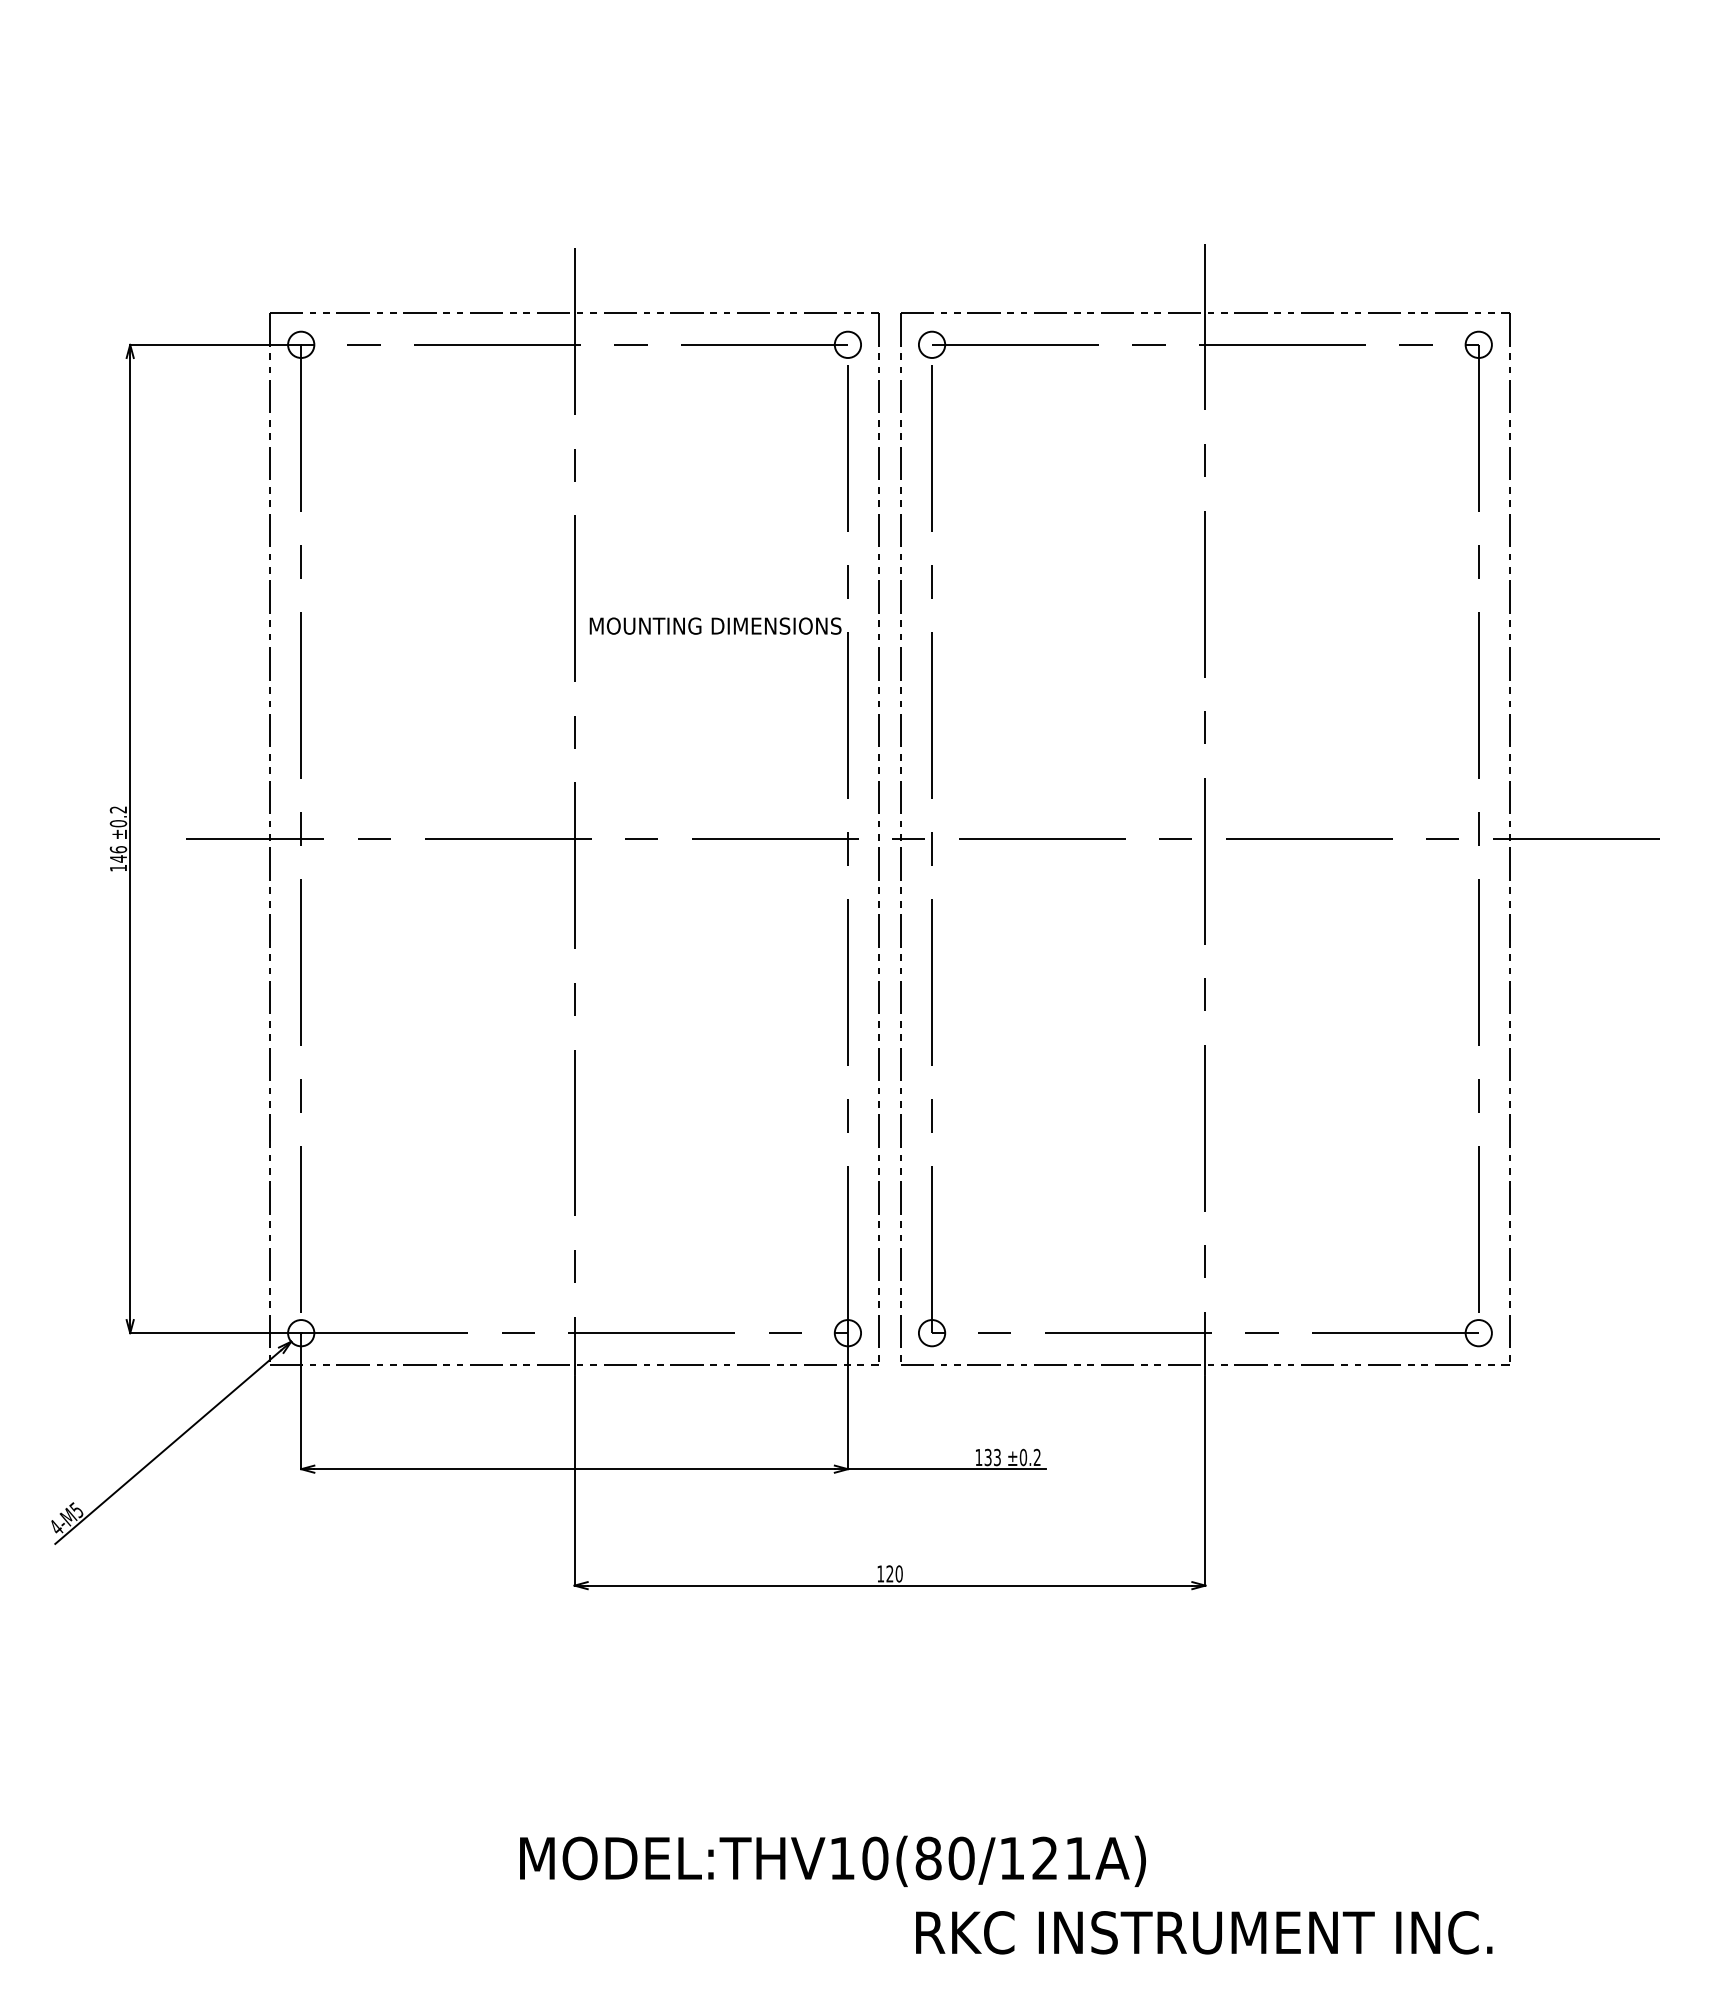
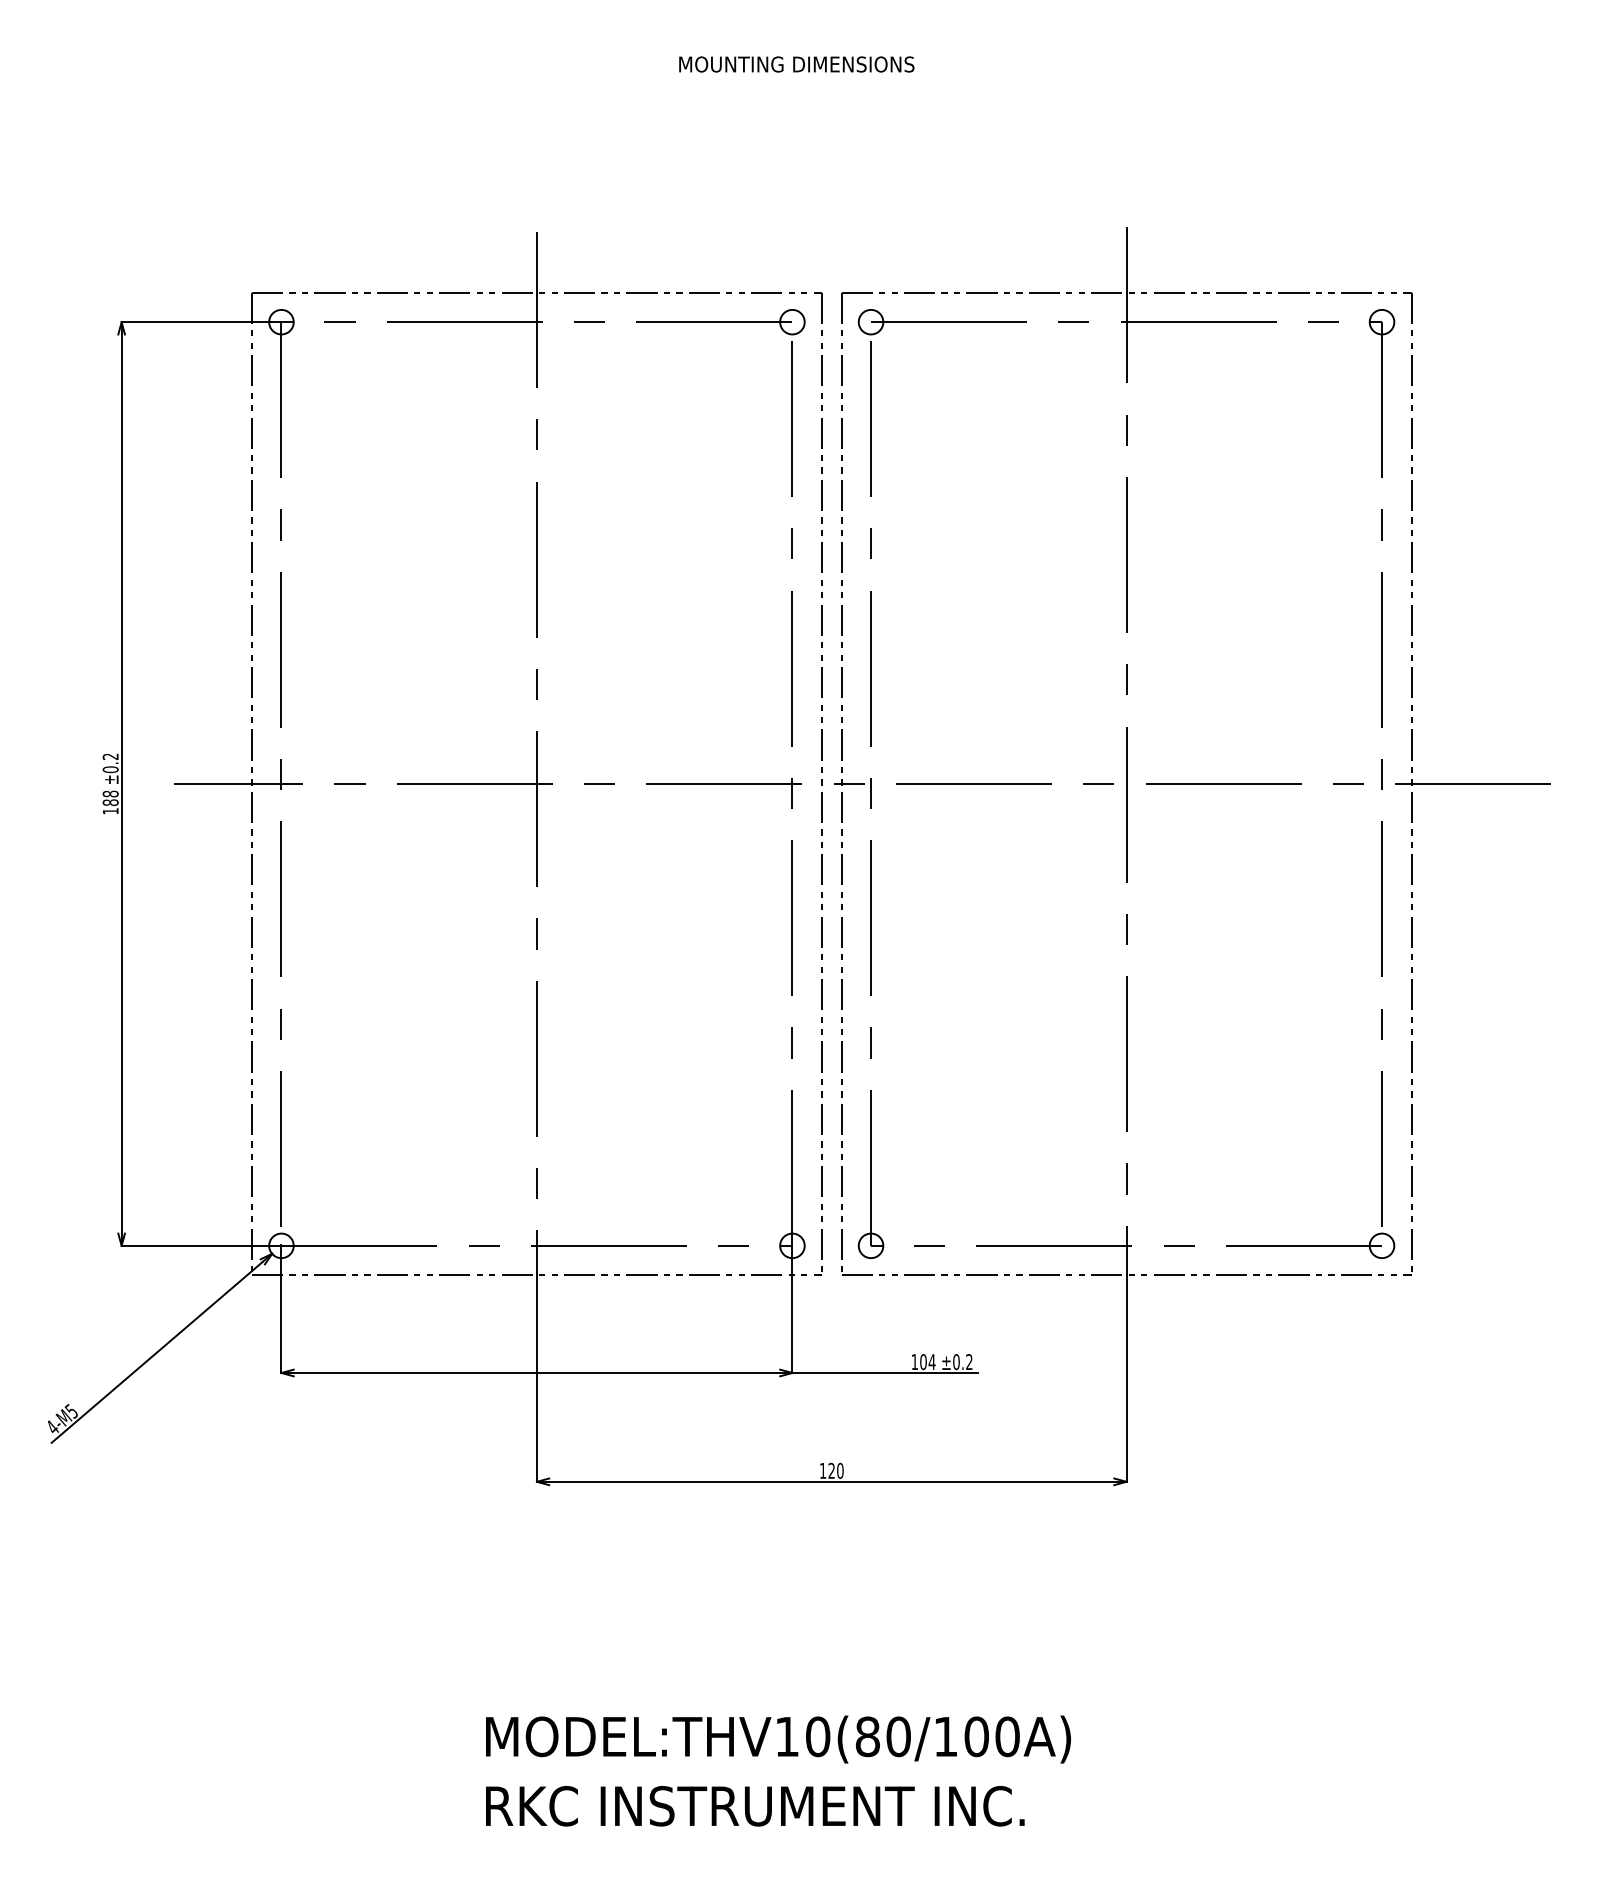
text: (715, 625) -> (796, 63), moved
text: (118, 854) -> (110, 798), 146 -> 188
text: (992, 1457) -> (927, 1362), 133 -> 104
text: (1061, 1858) -> (992, 1736), MODEL:THV10(80/121A) -> MODEL:THV10(80/100A)
text: (1204, 1932) -> (755, 1806), moved

